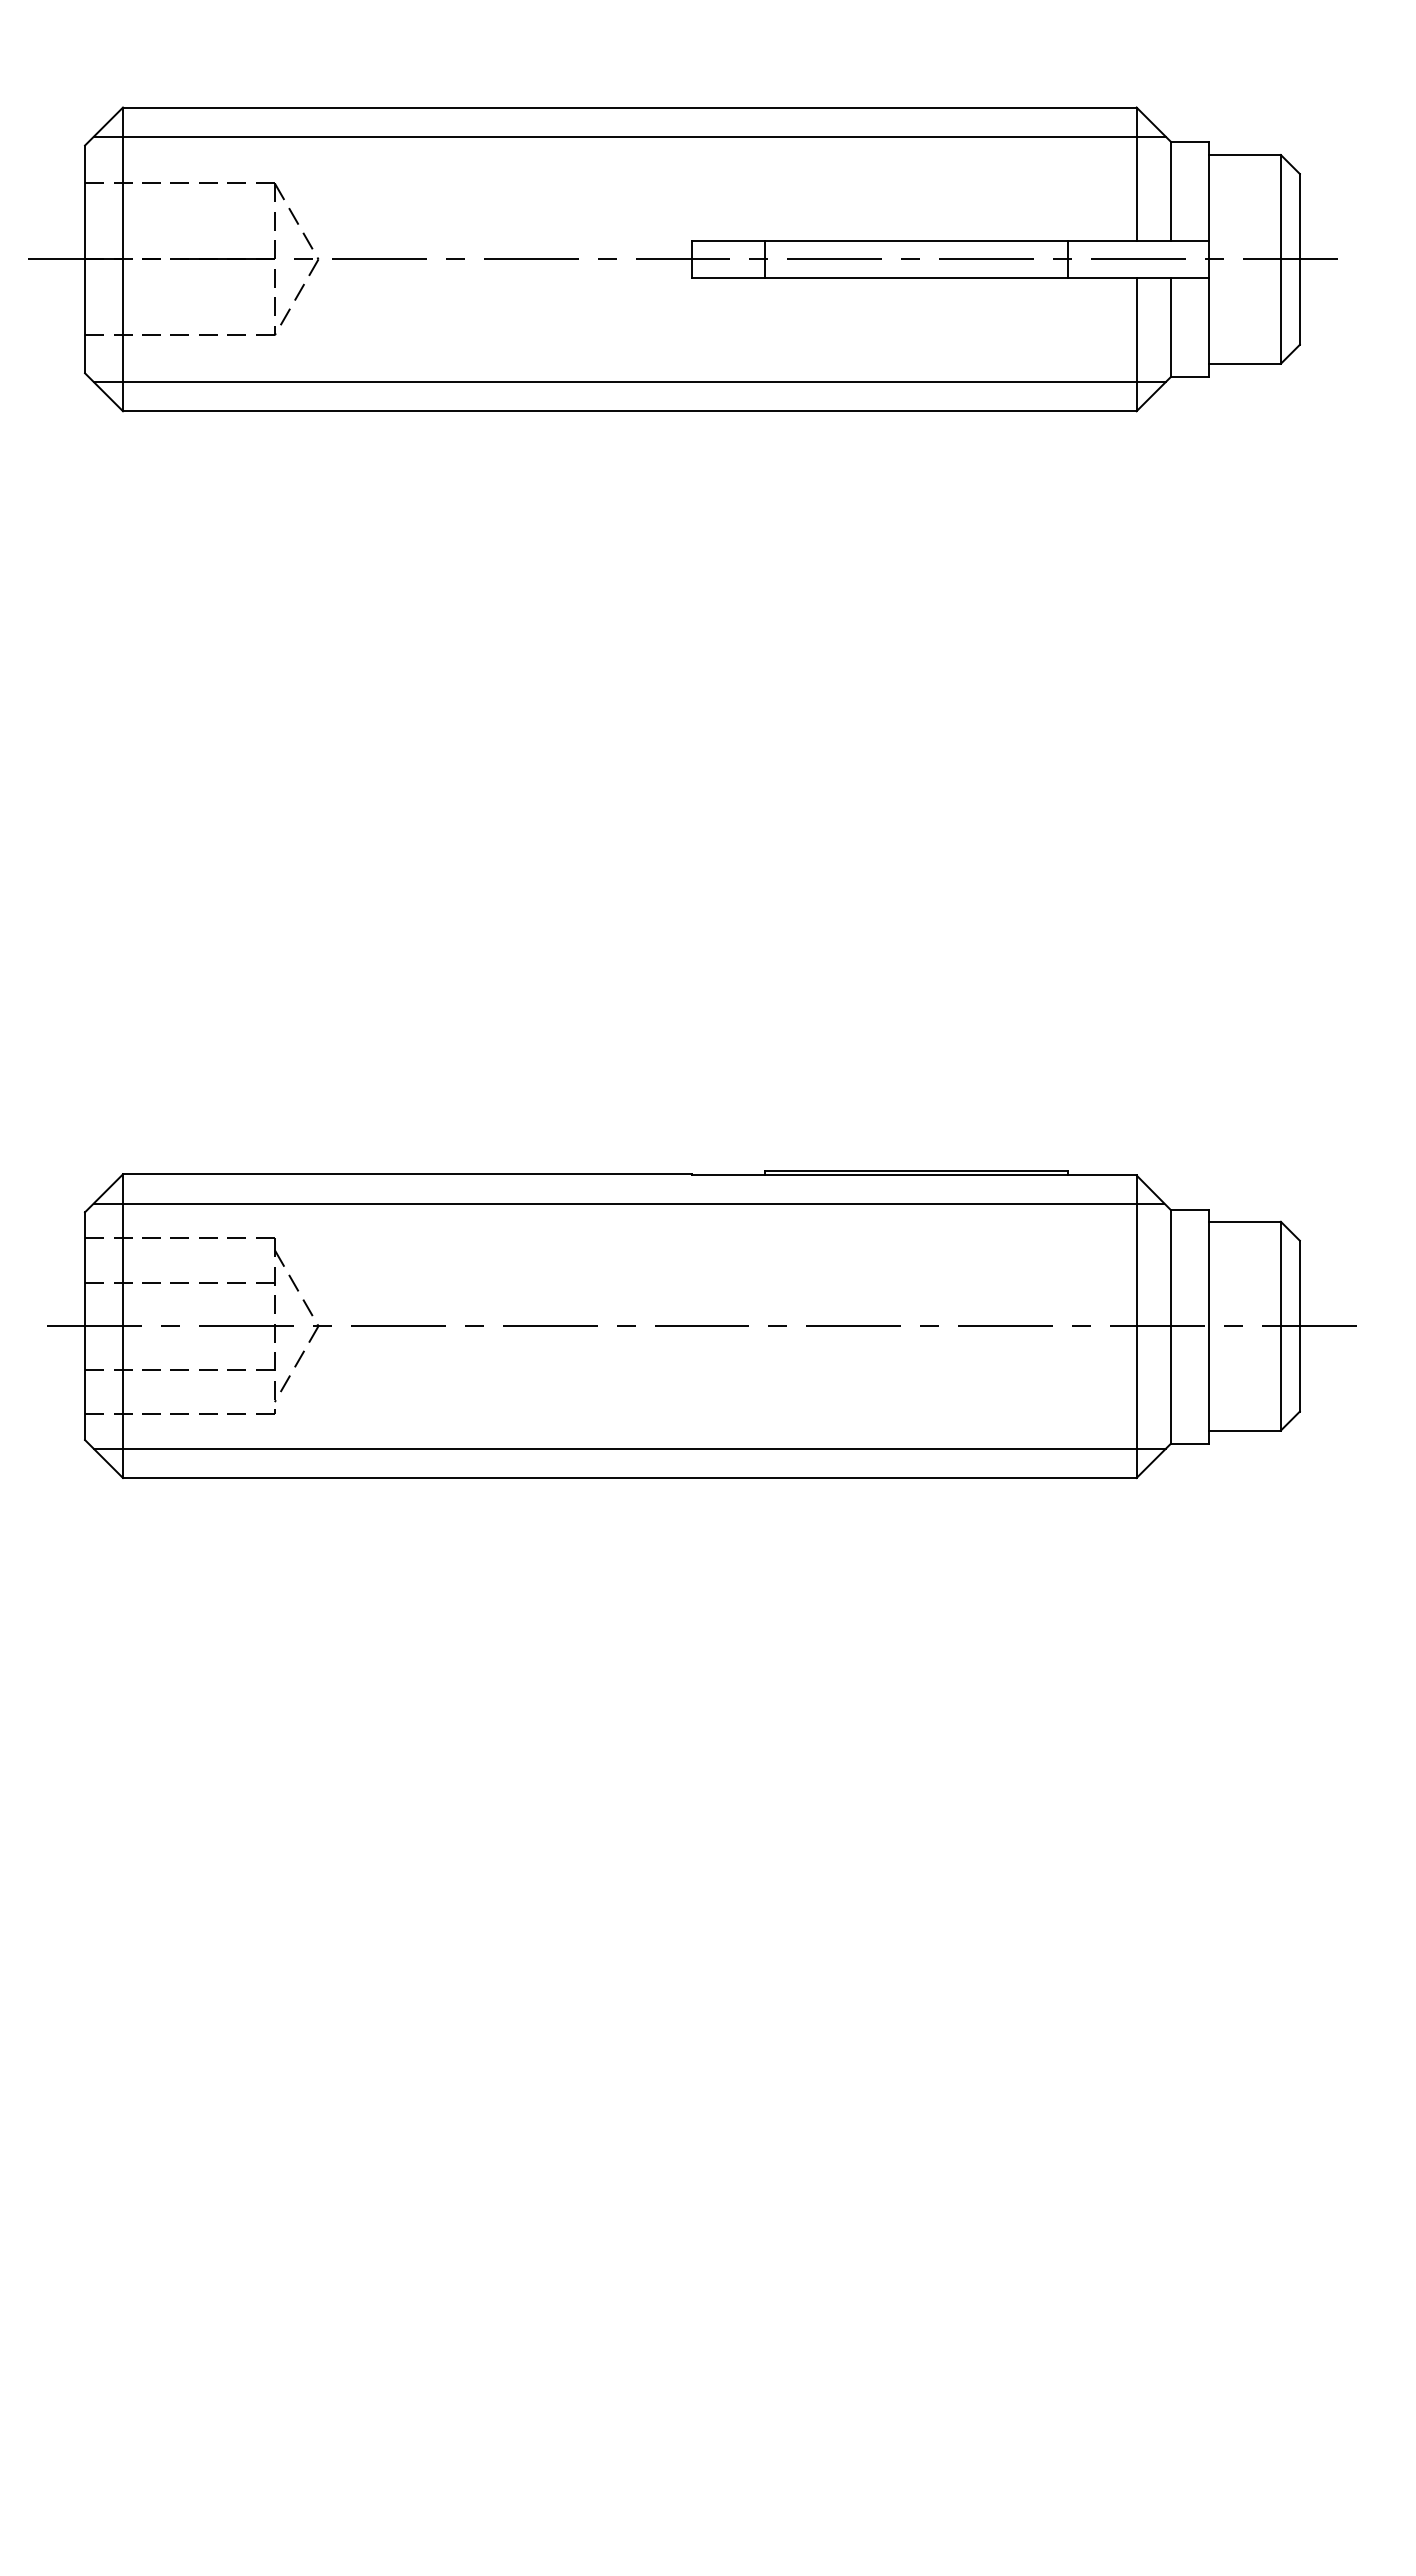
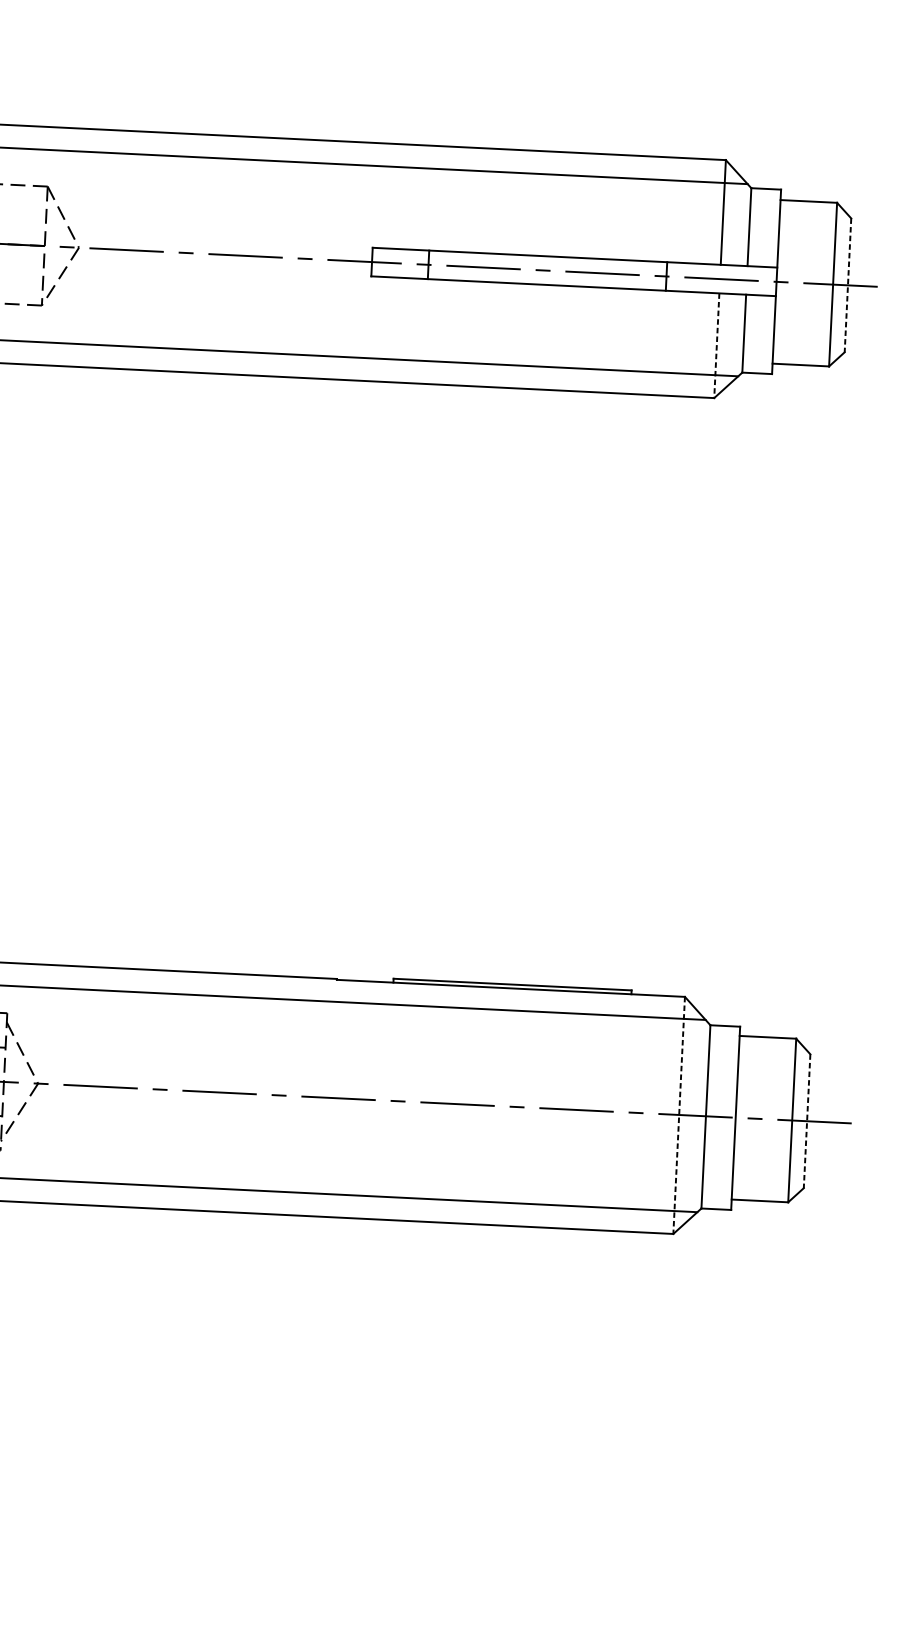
line: (1299, 259) -> (847, 285), solid -> dashed
line: (1136, 344) -> (716, 345), solid -> dashed
line: (1299, 1326) -> (806, 1121), solid -> dashed
line: (1136, 1327) -> (679, 1116), solid -> dashed

